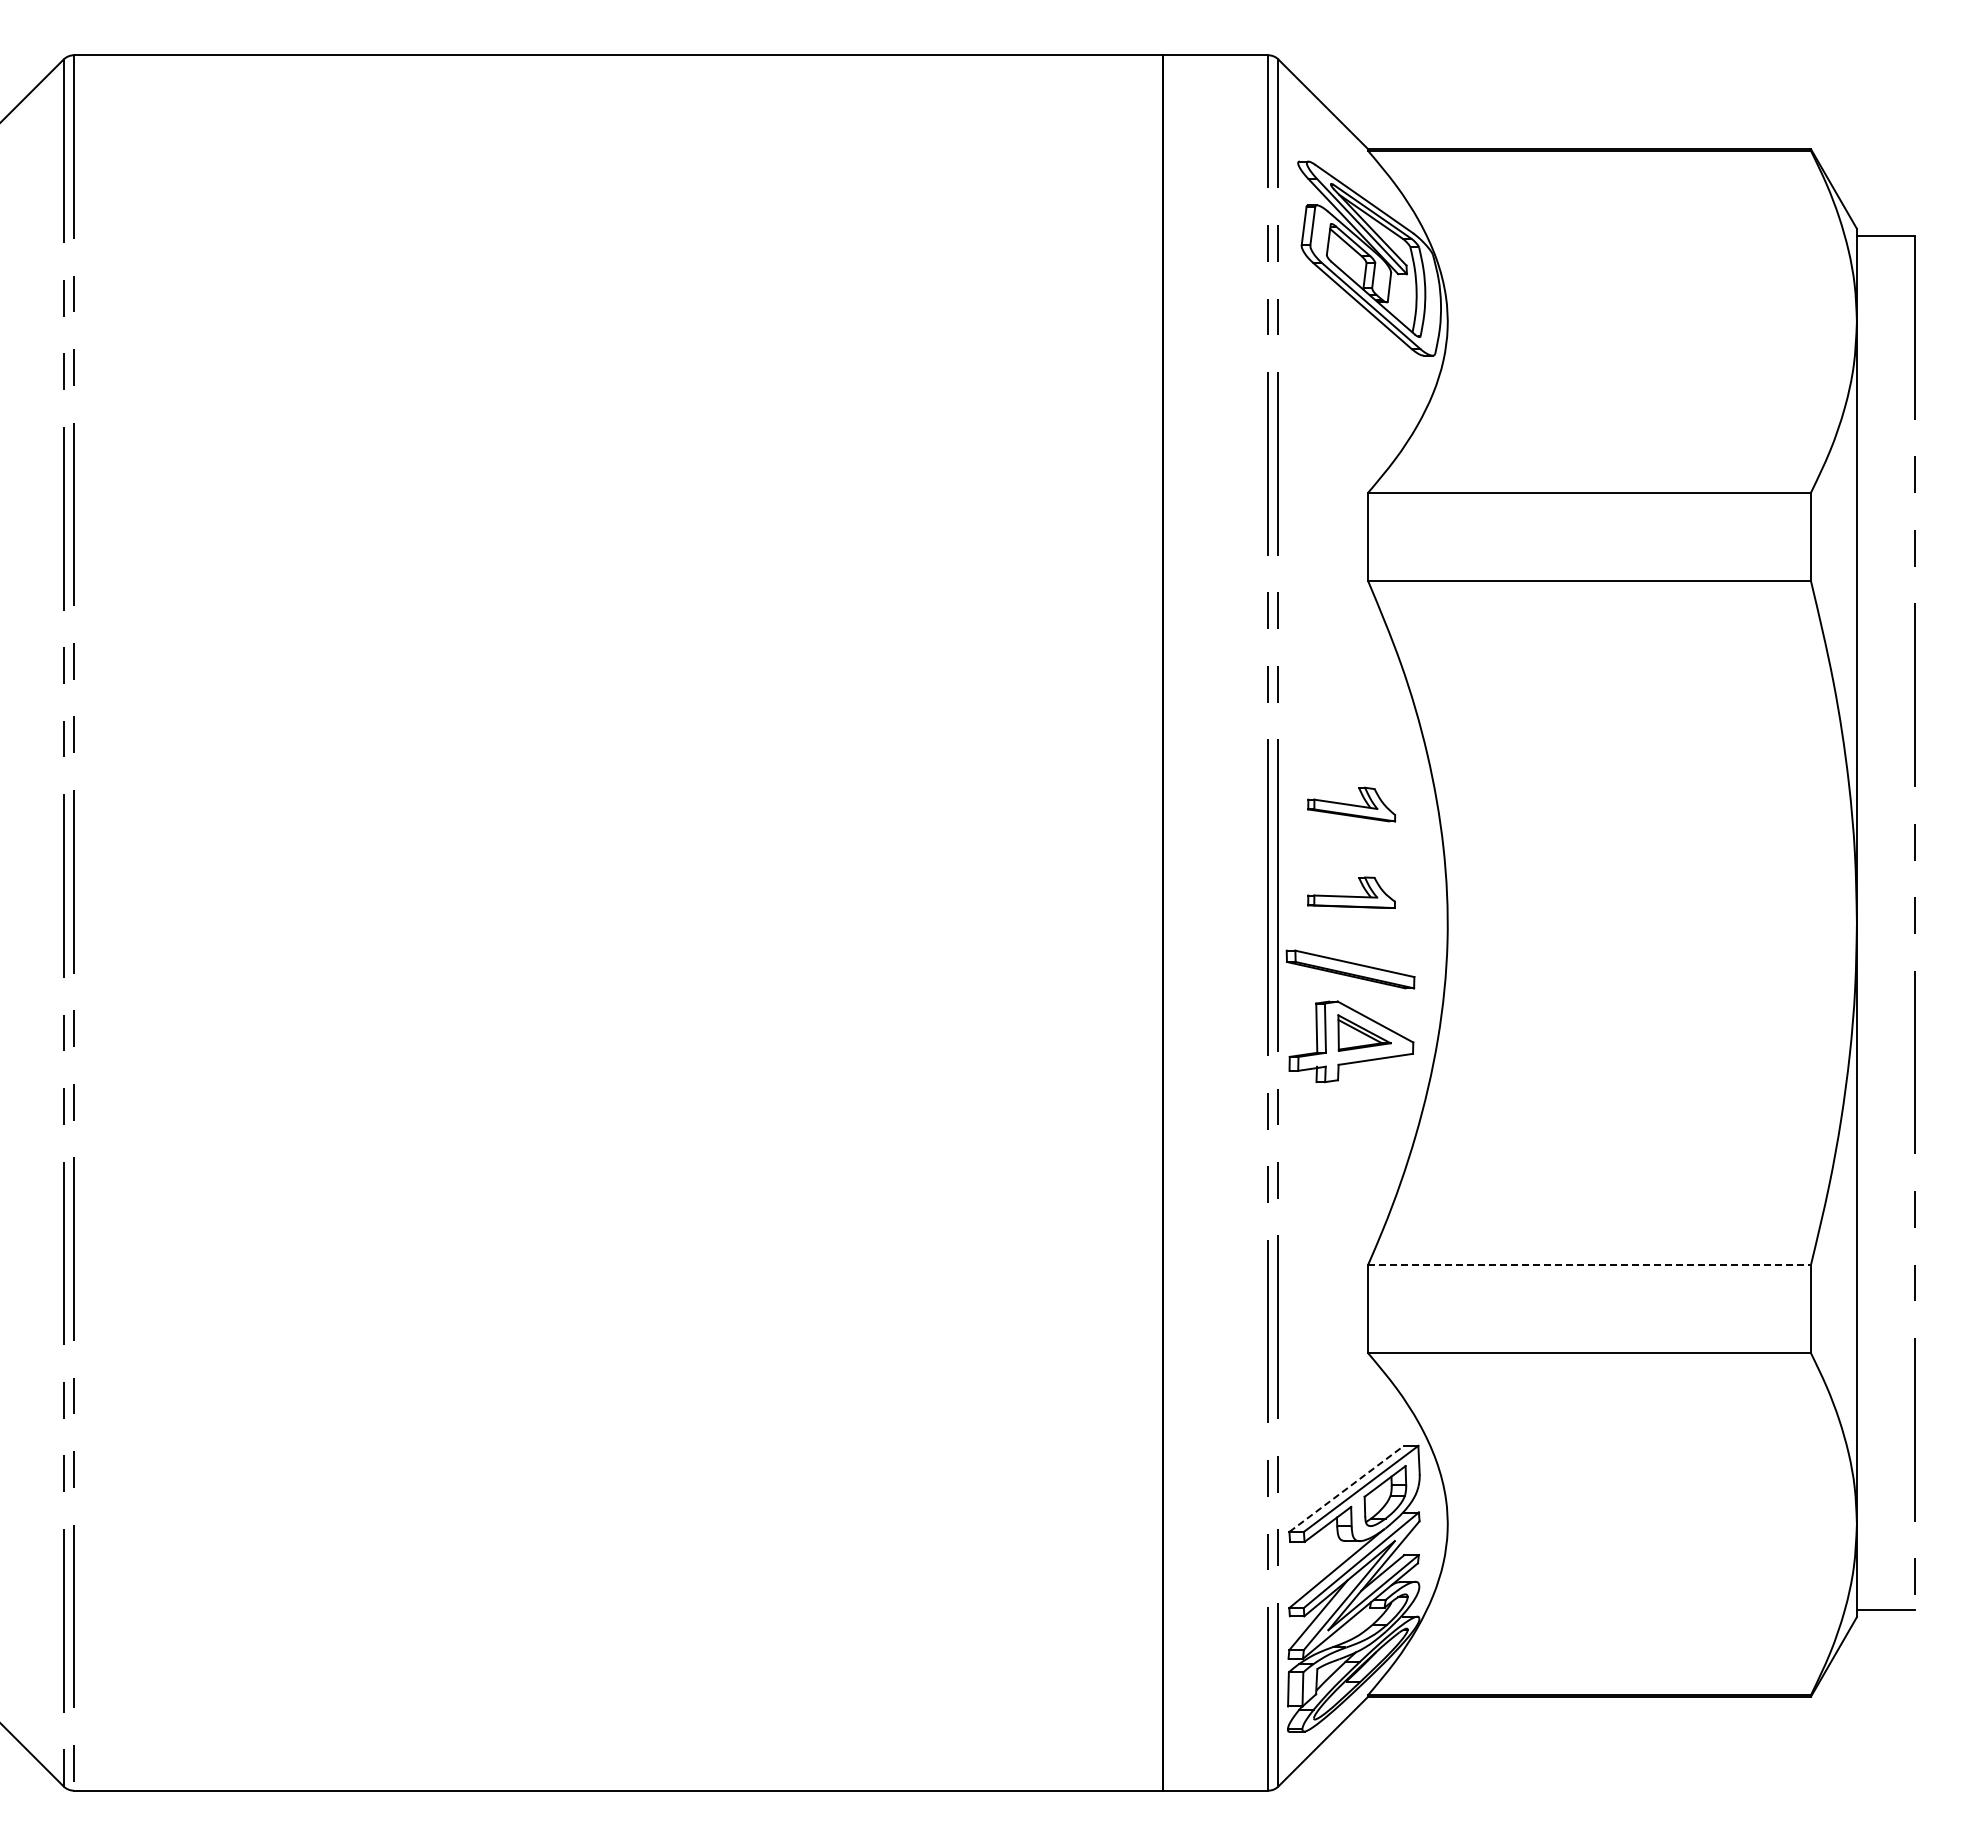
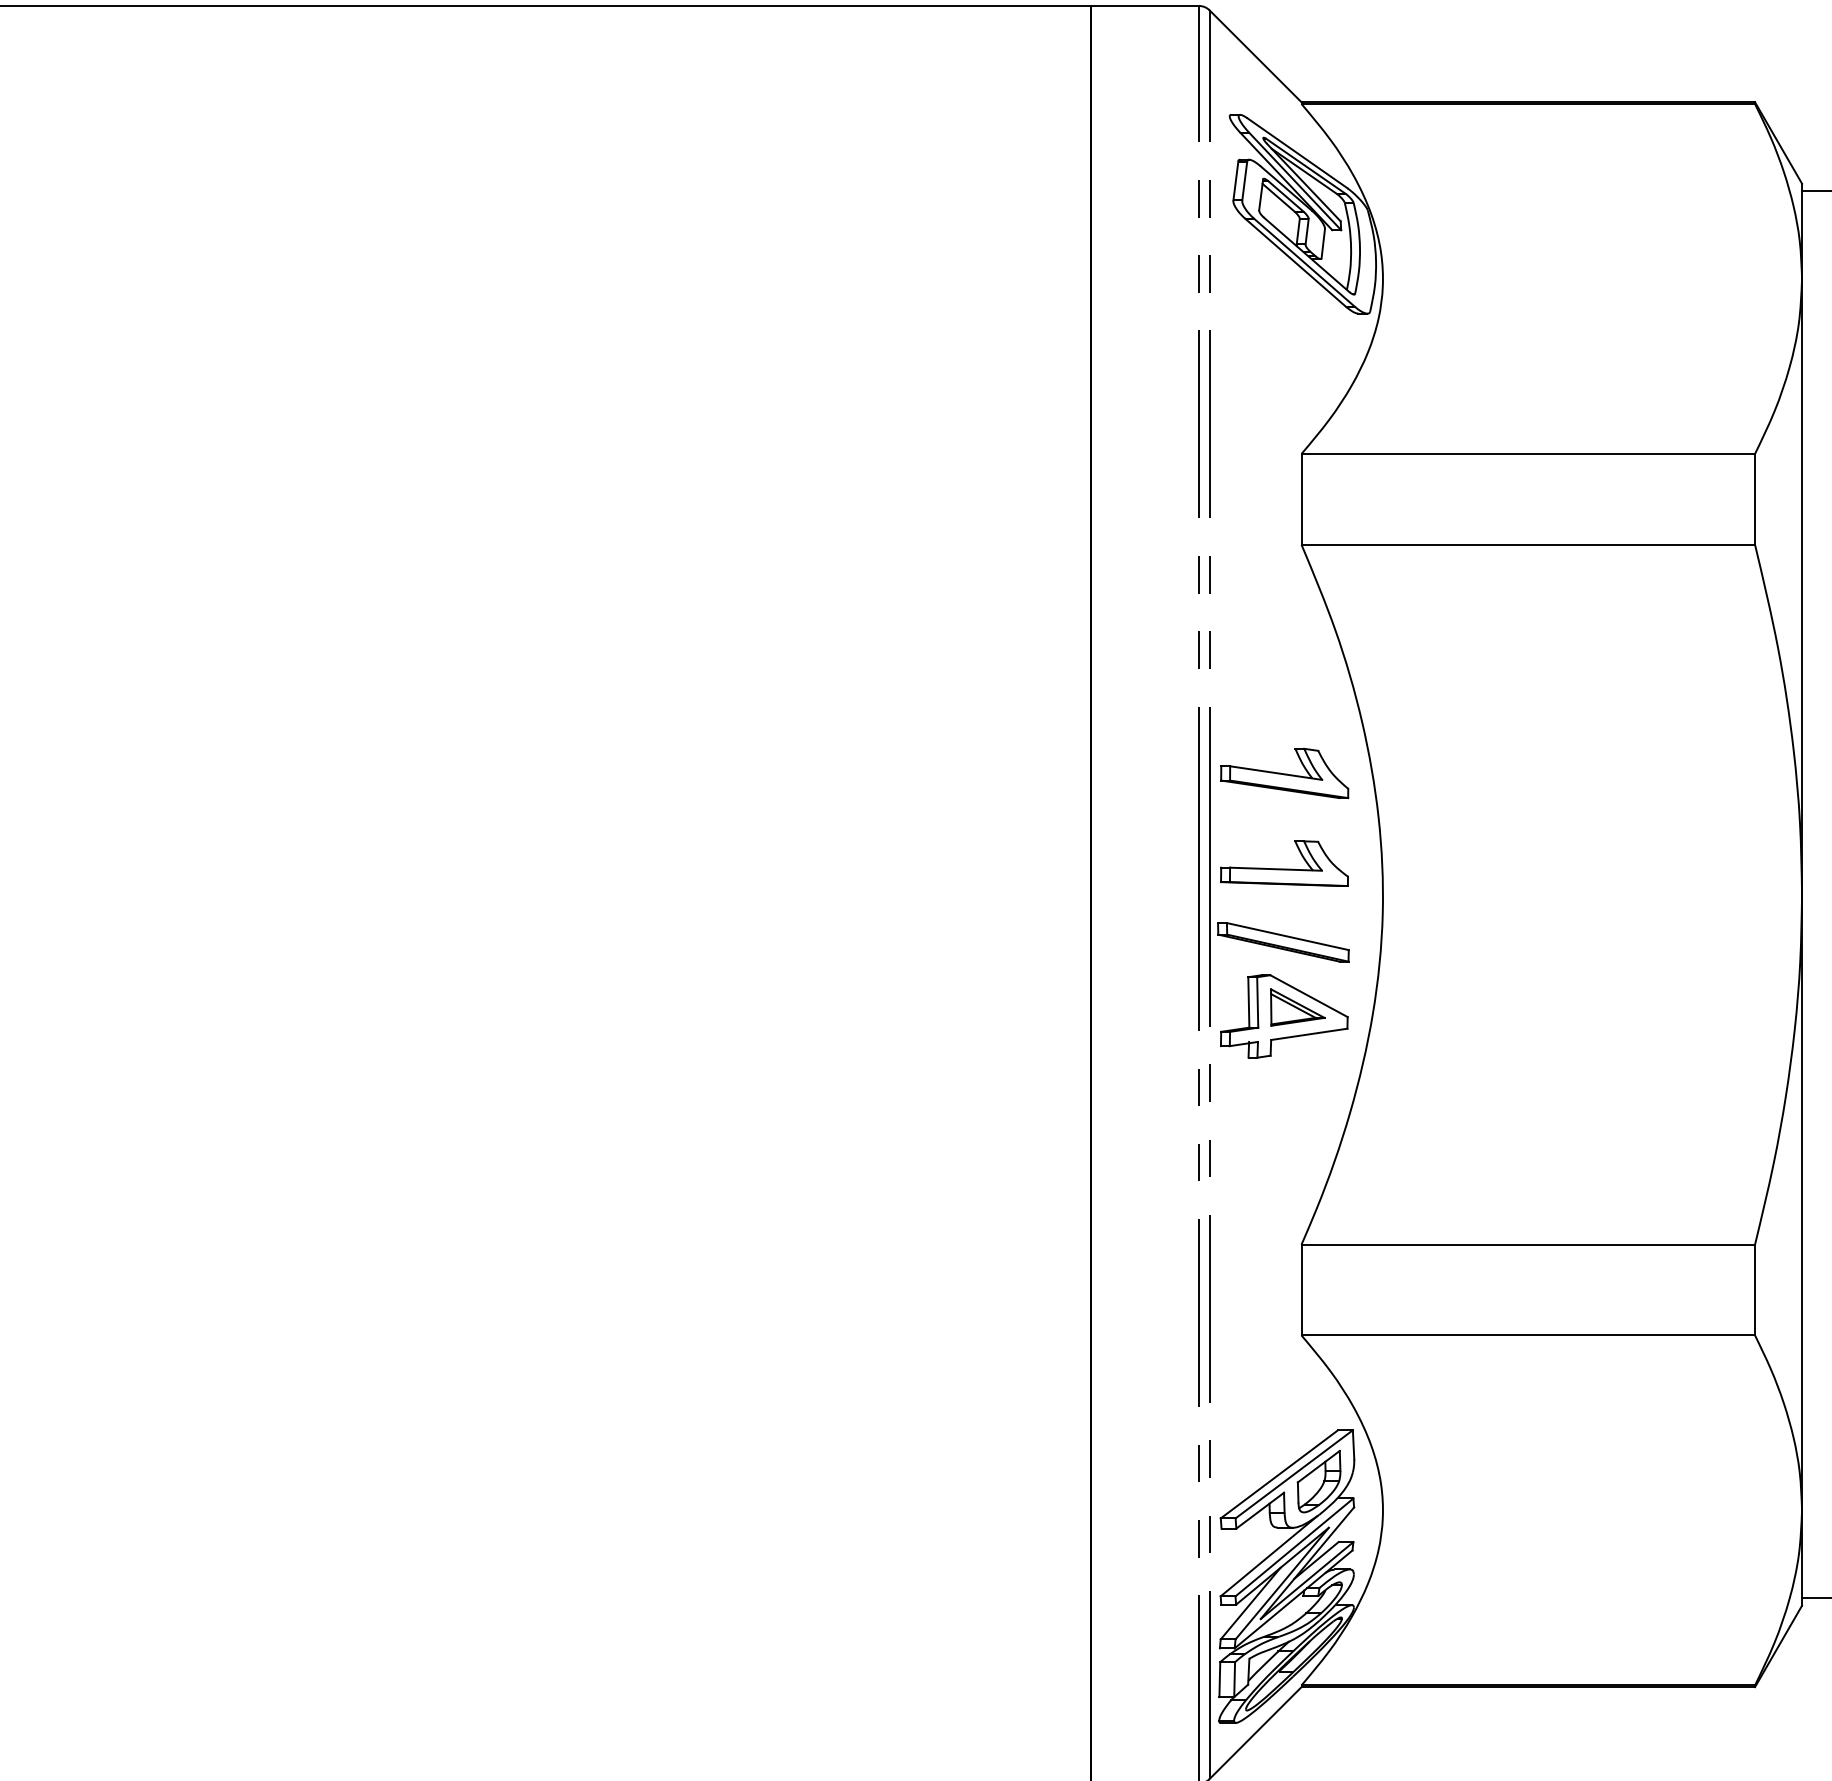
part: (1351, 804) -> (1284, 773), size x1.43
part: (1351, 892) -> (1284, 863), size x1.43
line: (1590, 1264) -> (1529, 1244), dashed -> solid
line: (1346, 1488) -> (1279, 1473), dashed -> solid

